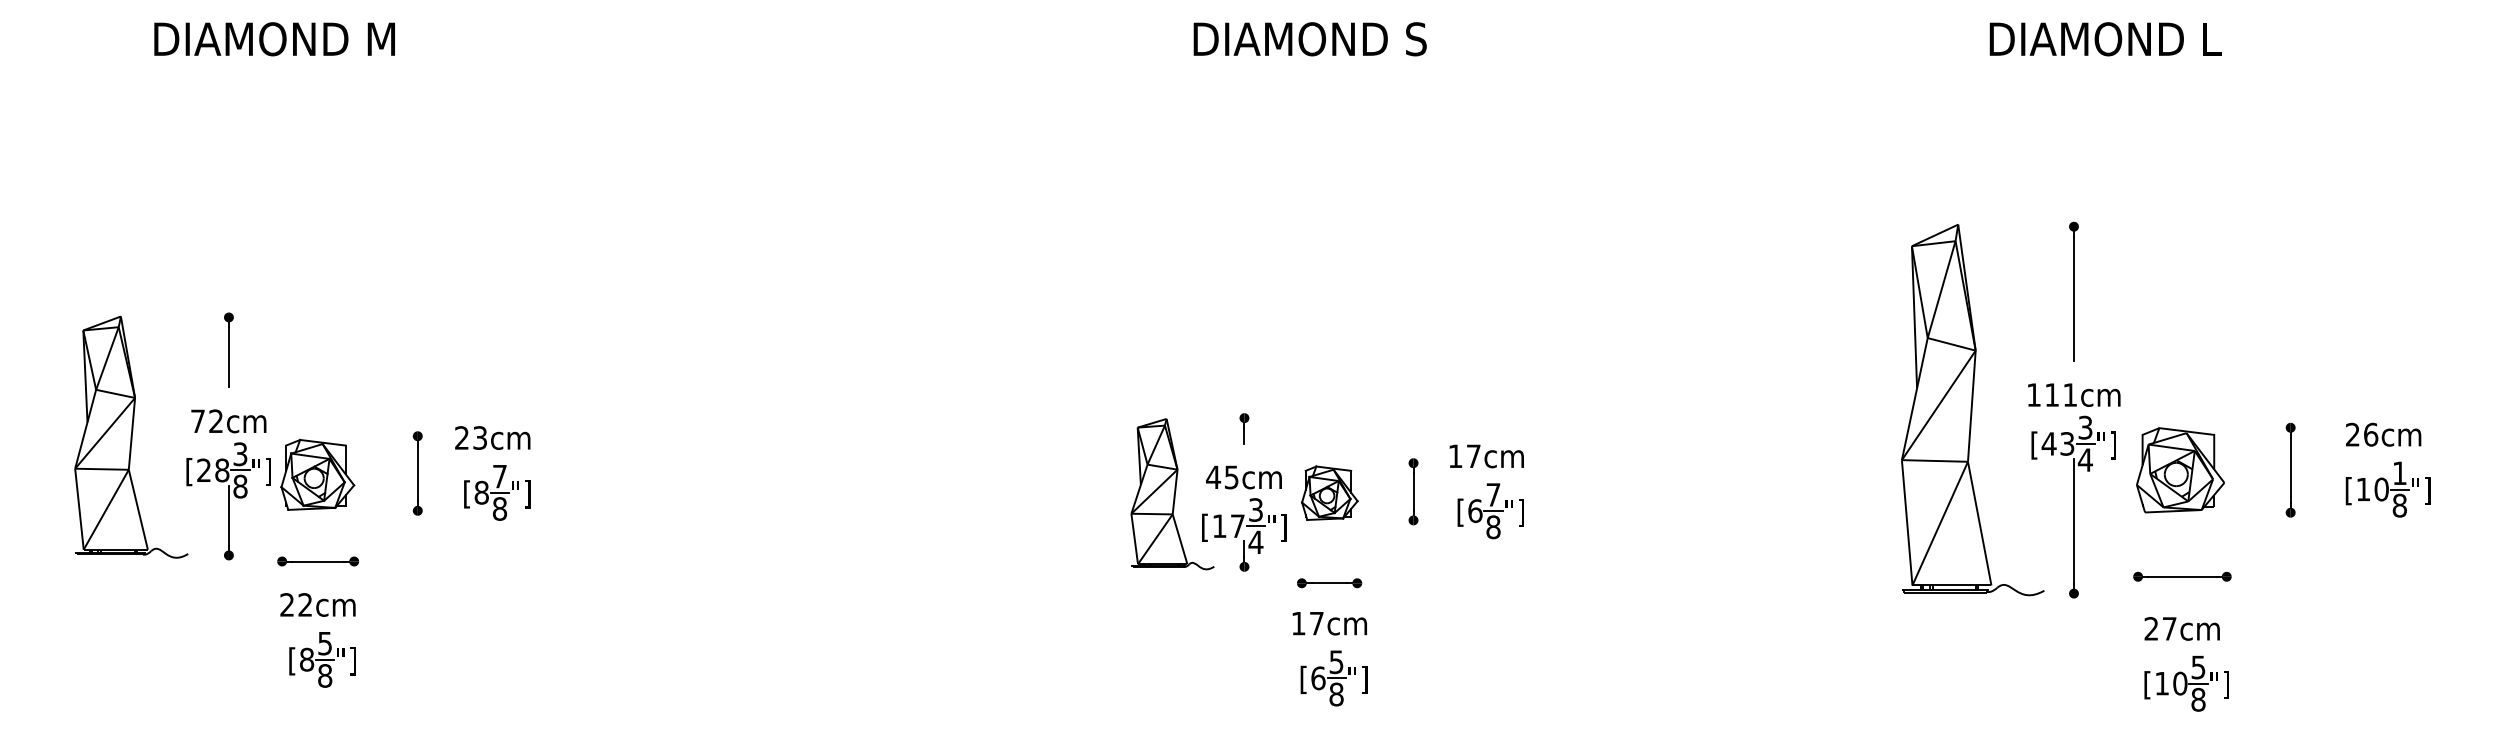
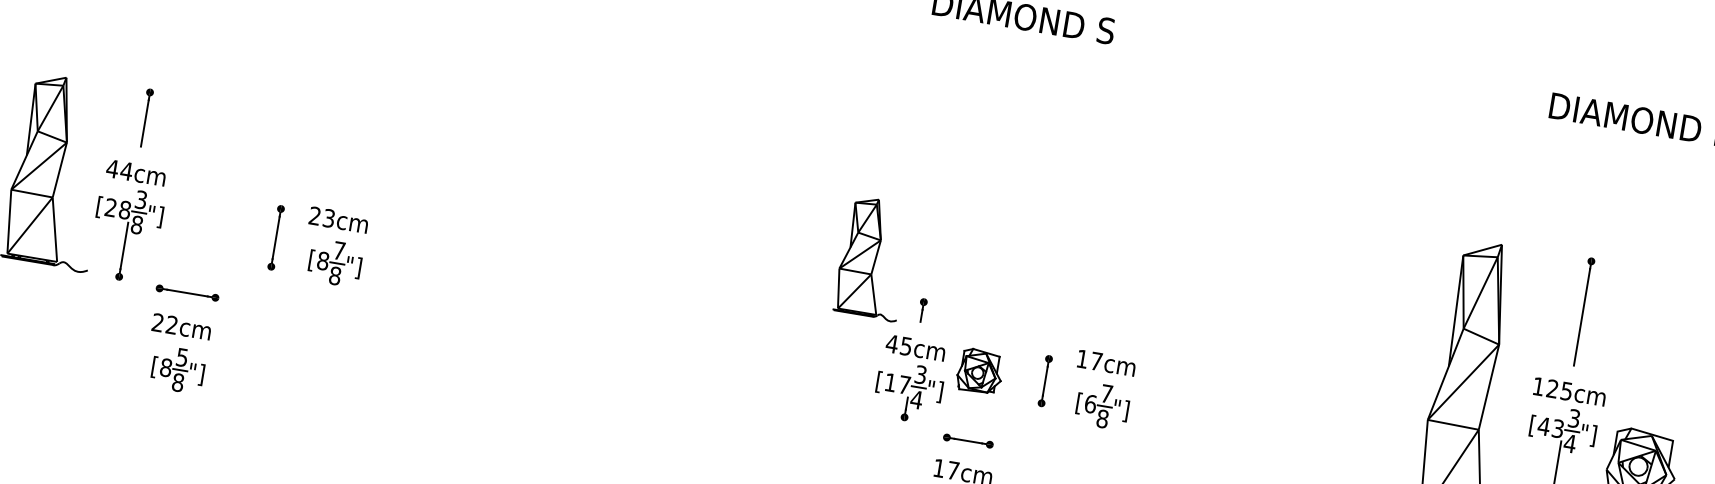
text: (2060, 394) -> (1559, 389), 111cm -> 125cm
text: (206, 420) -> (119, 169), 72cm -> 44cm
part: (317, 474) -> (198, 225), removed
part: (1172, 494) -> (873, 258), moved

